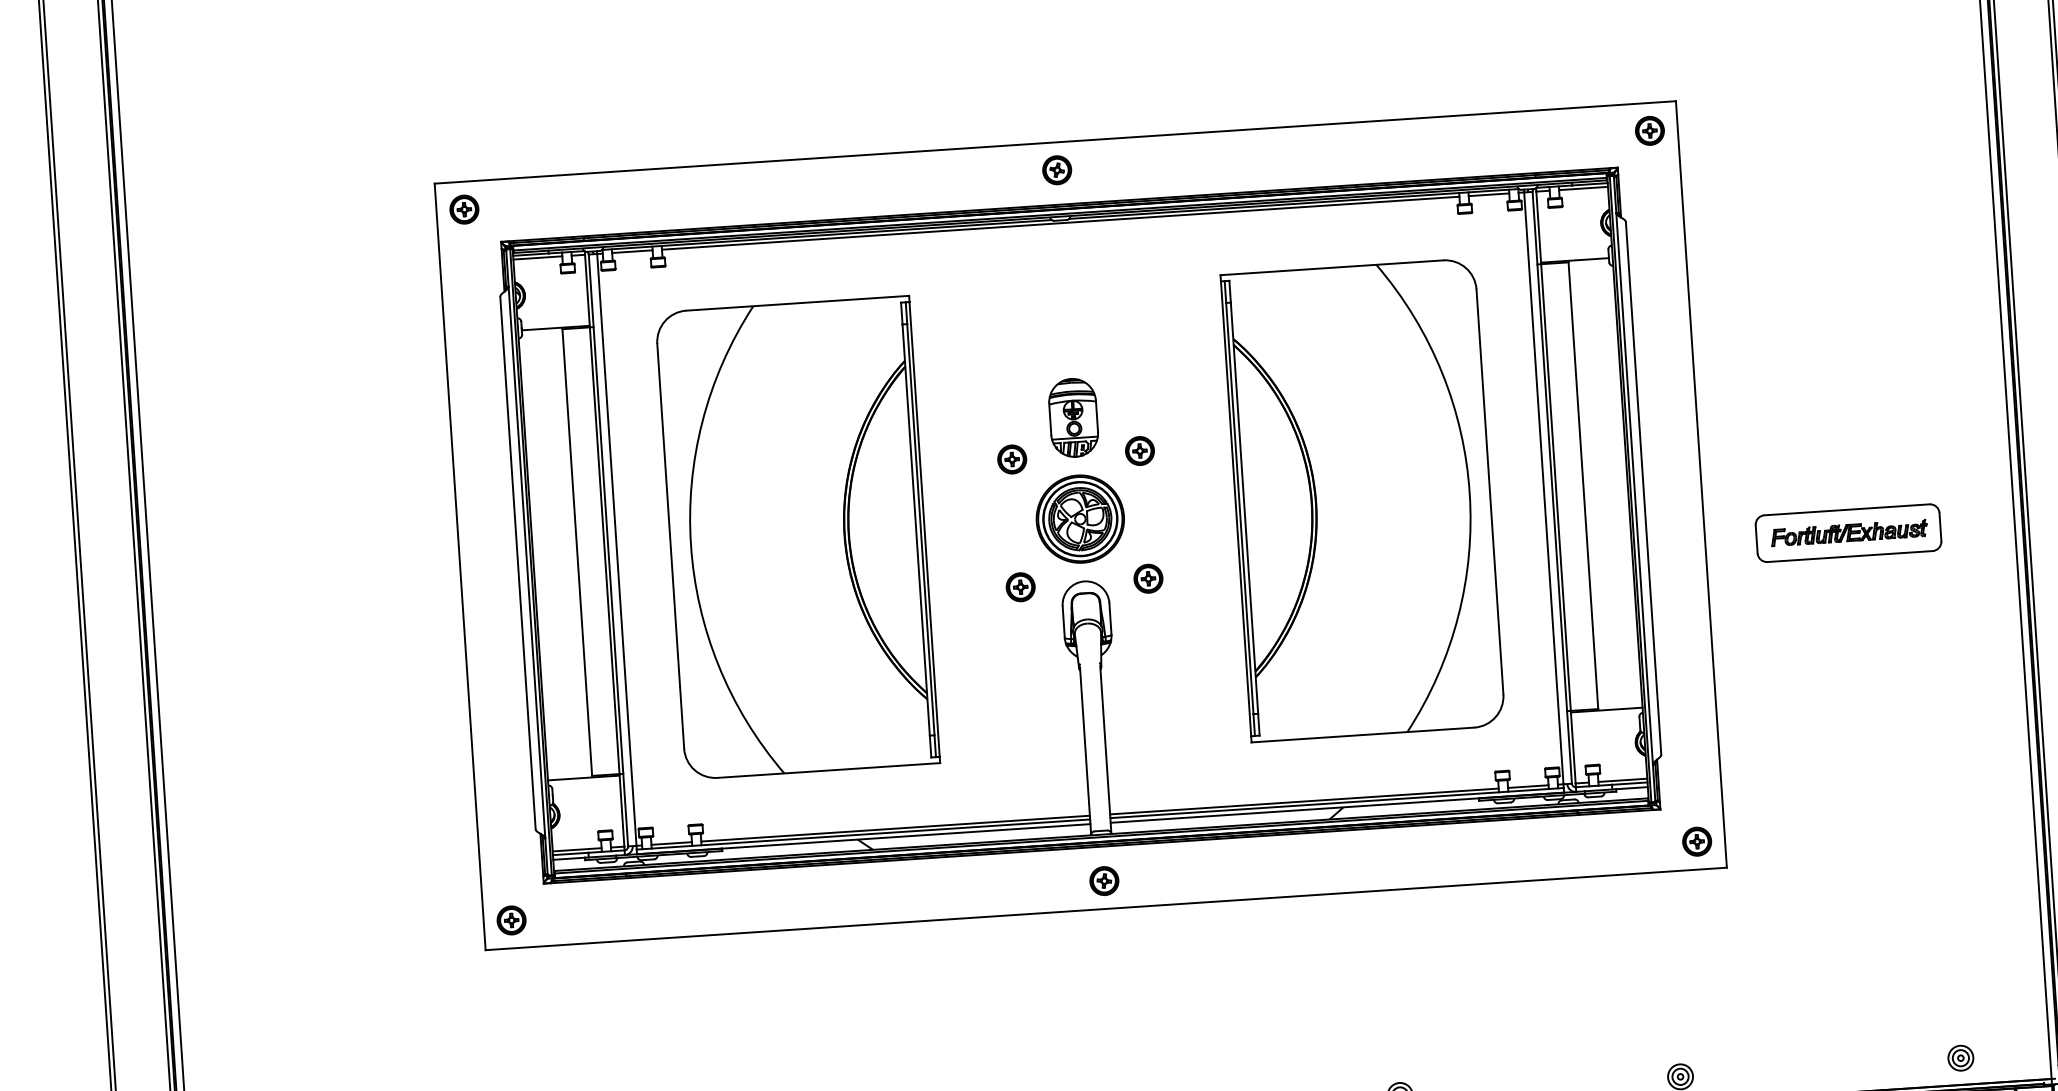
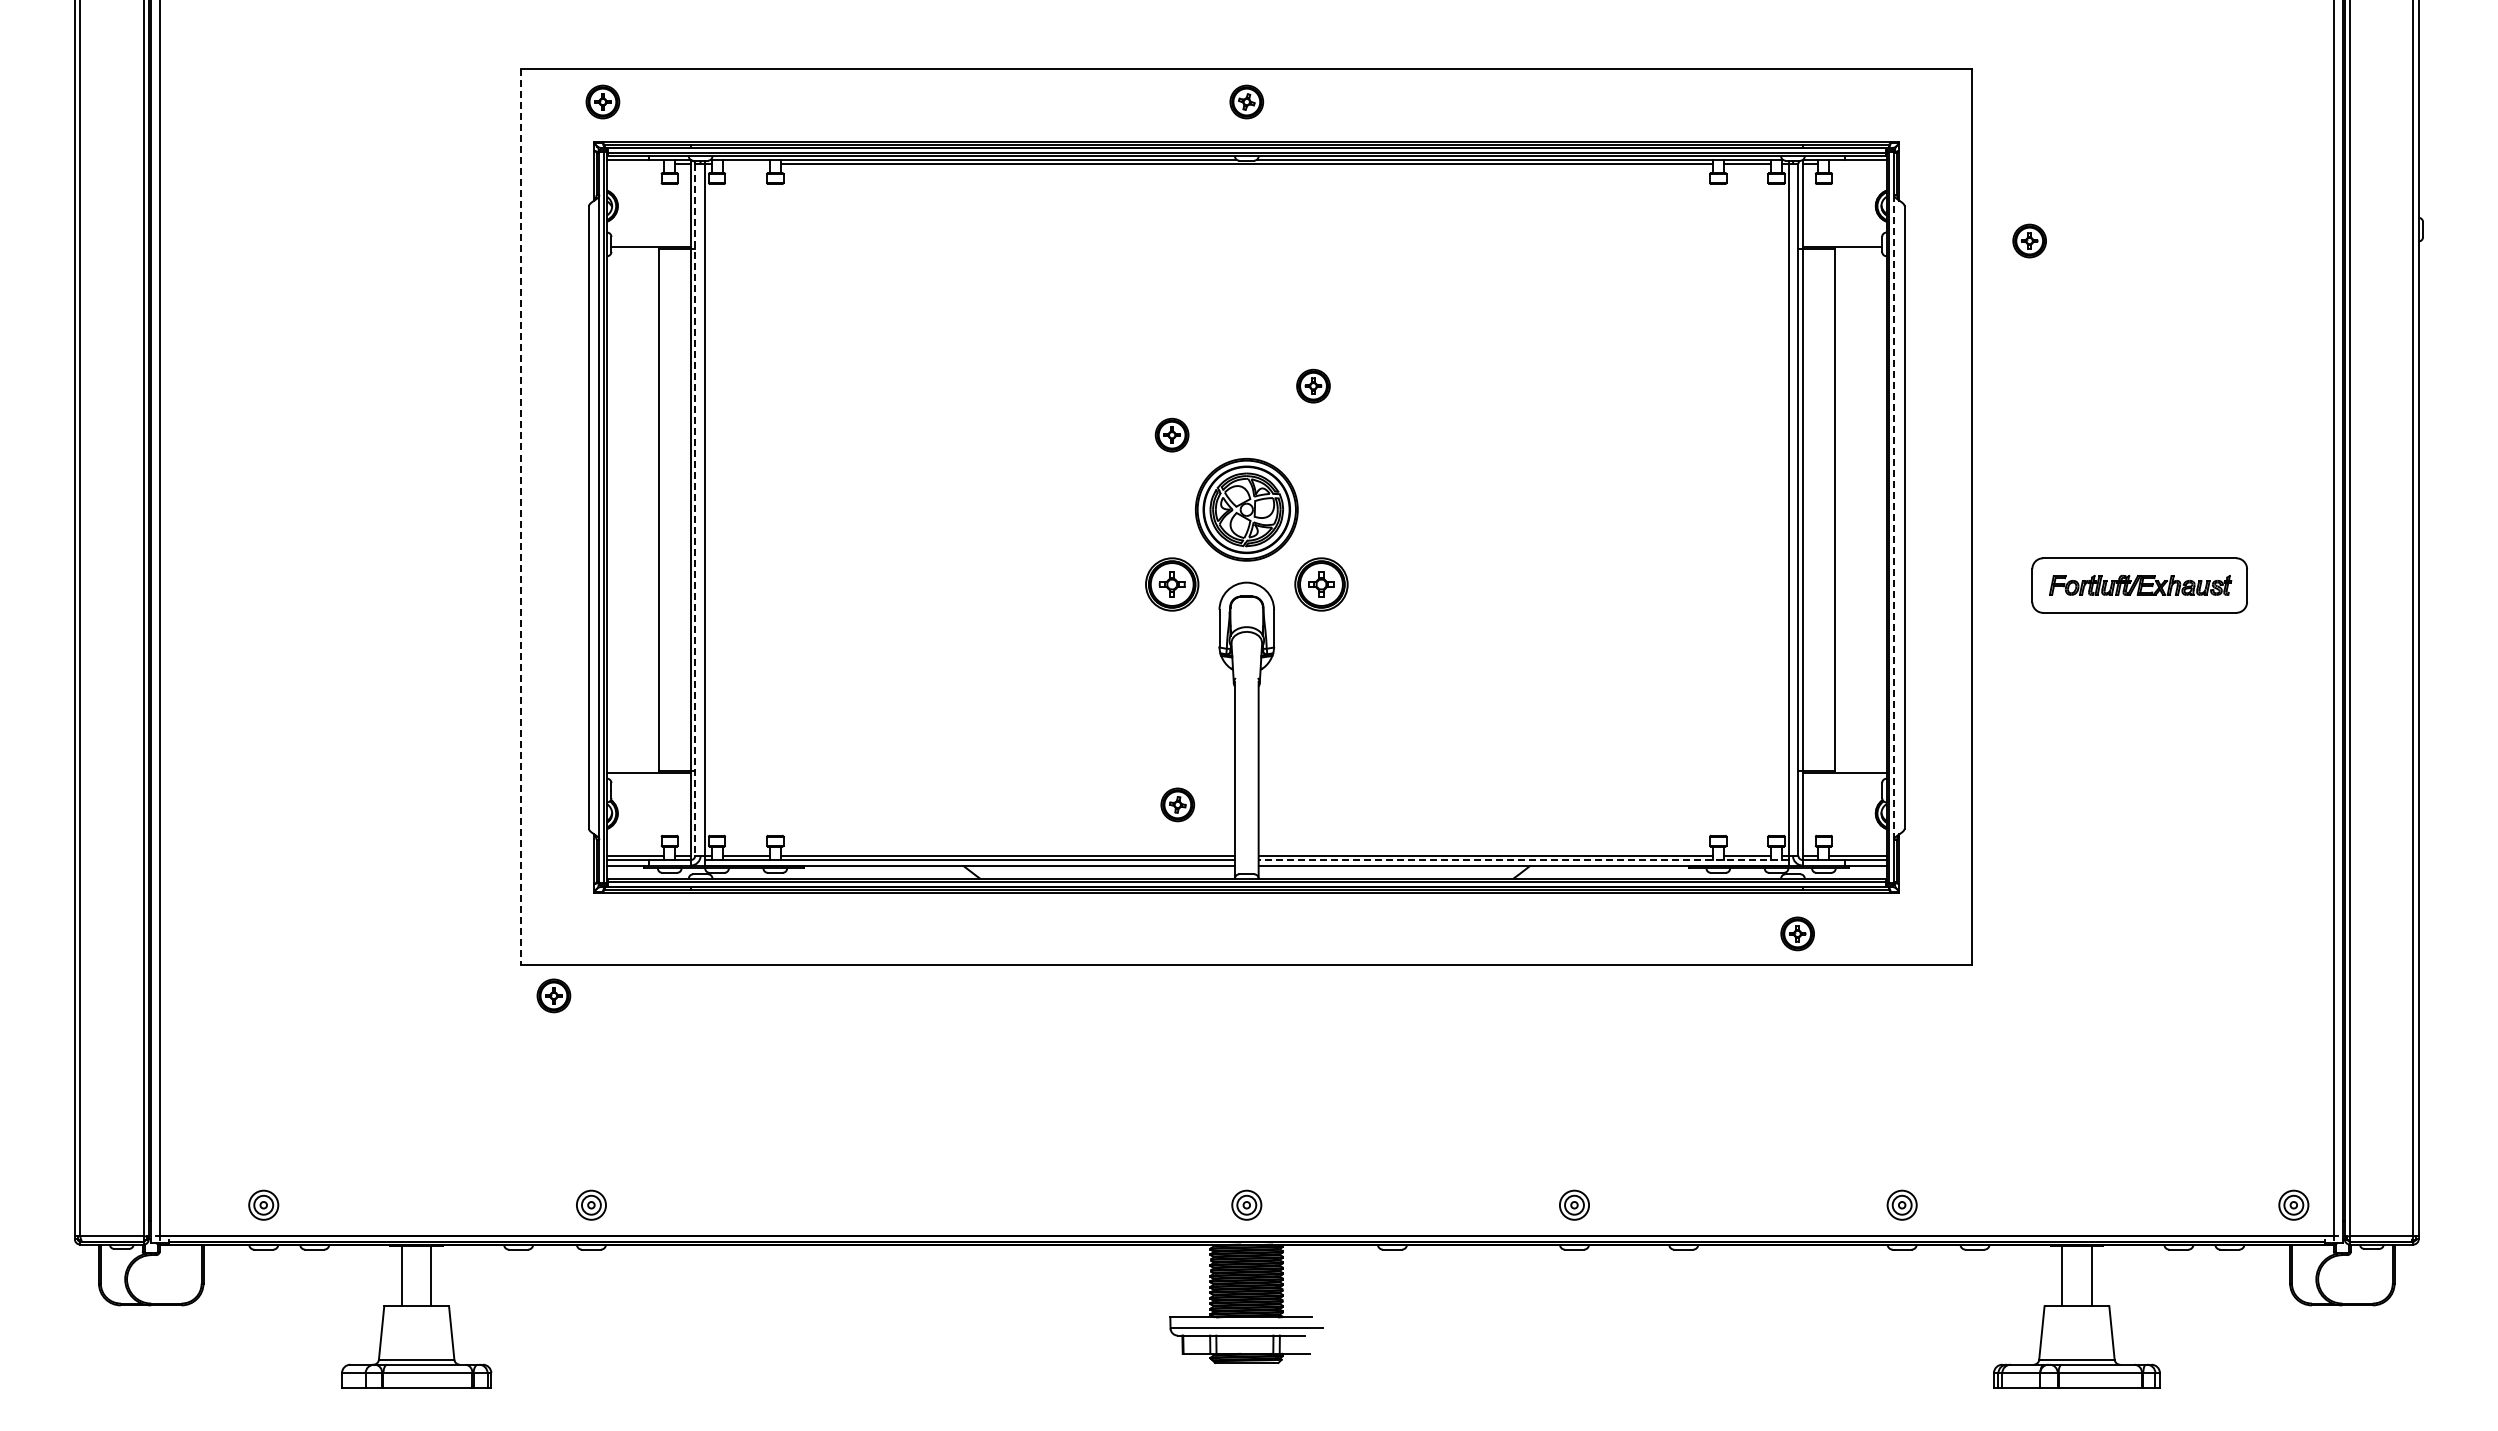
part: (1649, 130) -> (2029, 240), moved
line: (1583, 188) -> (1857, 163), removed
part: (464, 209) -> (602, 101), moved
line: (631, 251) -> (745, 163), removed
line: (537, 257) -> (635, 163), removed
part: (1073, 417) -> (1246, 391), removed
part: (1139, 450) -> (1313, 385), moved
line: (1634, 488) -> (1894, 517), solid -> dashed
part: (1363, 500) -> (1577, 509), removed
part: (797, 537) -> (916, 509), removed
line: (608, 550) -> (695, 509), solid -> dashed
line: (460, 566) -> (521, 517), solid -> dashed
part: (1148, 578) -> (1321, 584), size x1.6
part: (1020, 587) -> (1171, 584), size x1.6
line: (1336, 803) -> (1523, 860), solid -> dashed
part: (1696, 841) -> (1797, 933), moved
part: (1104, 880) -> (1177, 804), moved
part: (511, 920) -> (553, 995), moved
part: (1960, 1057) -> (2293, 1204), moved

